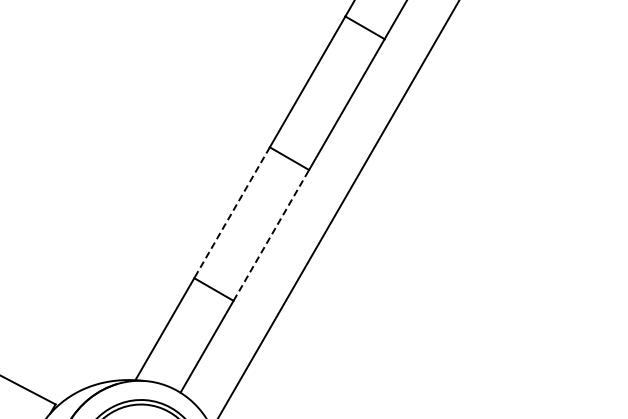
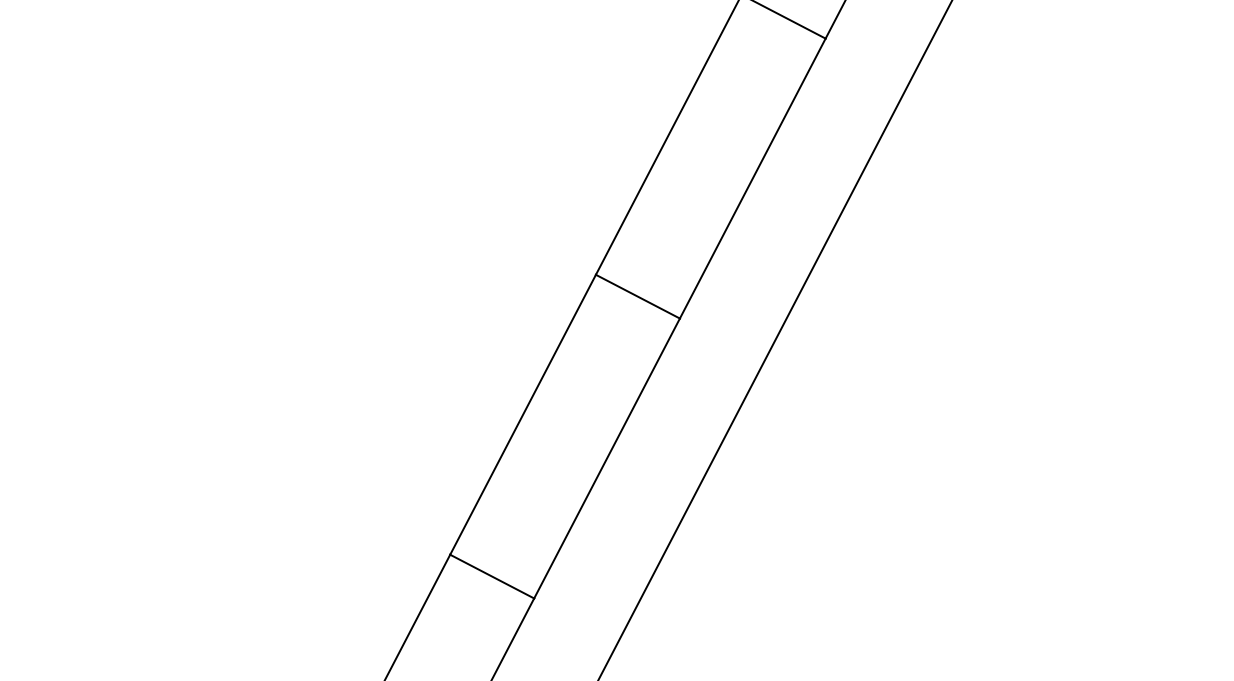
line: (232, 212) -> (523, 414), dashed -> solid
line: (271, 235) -> (607, 458), dashed -> solid

